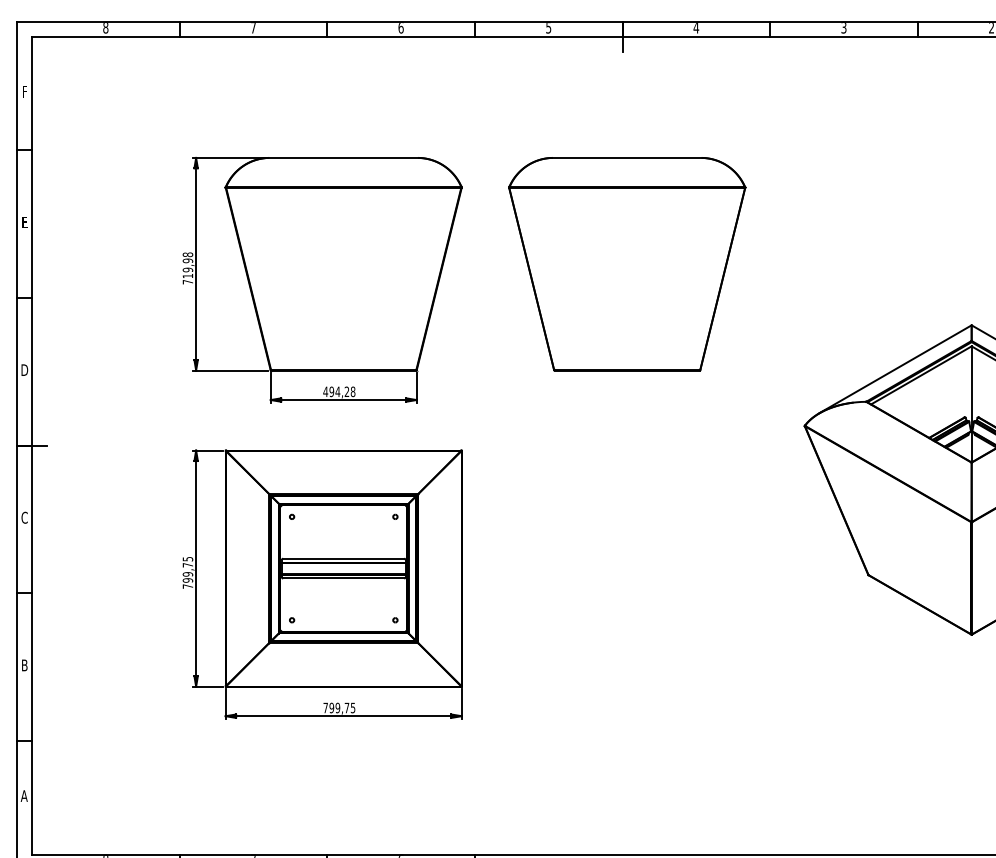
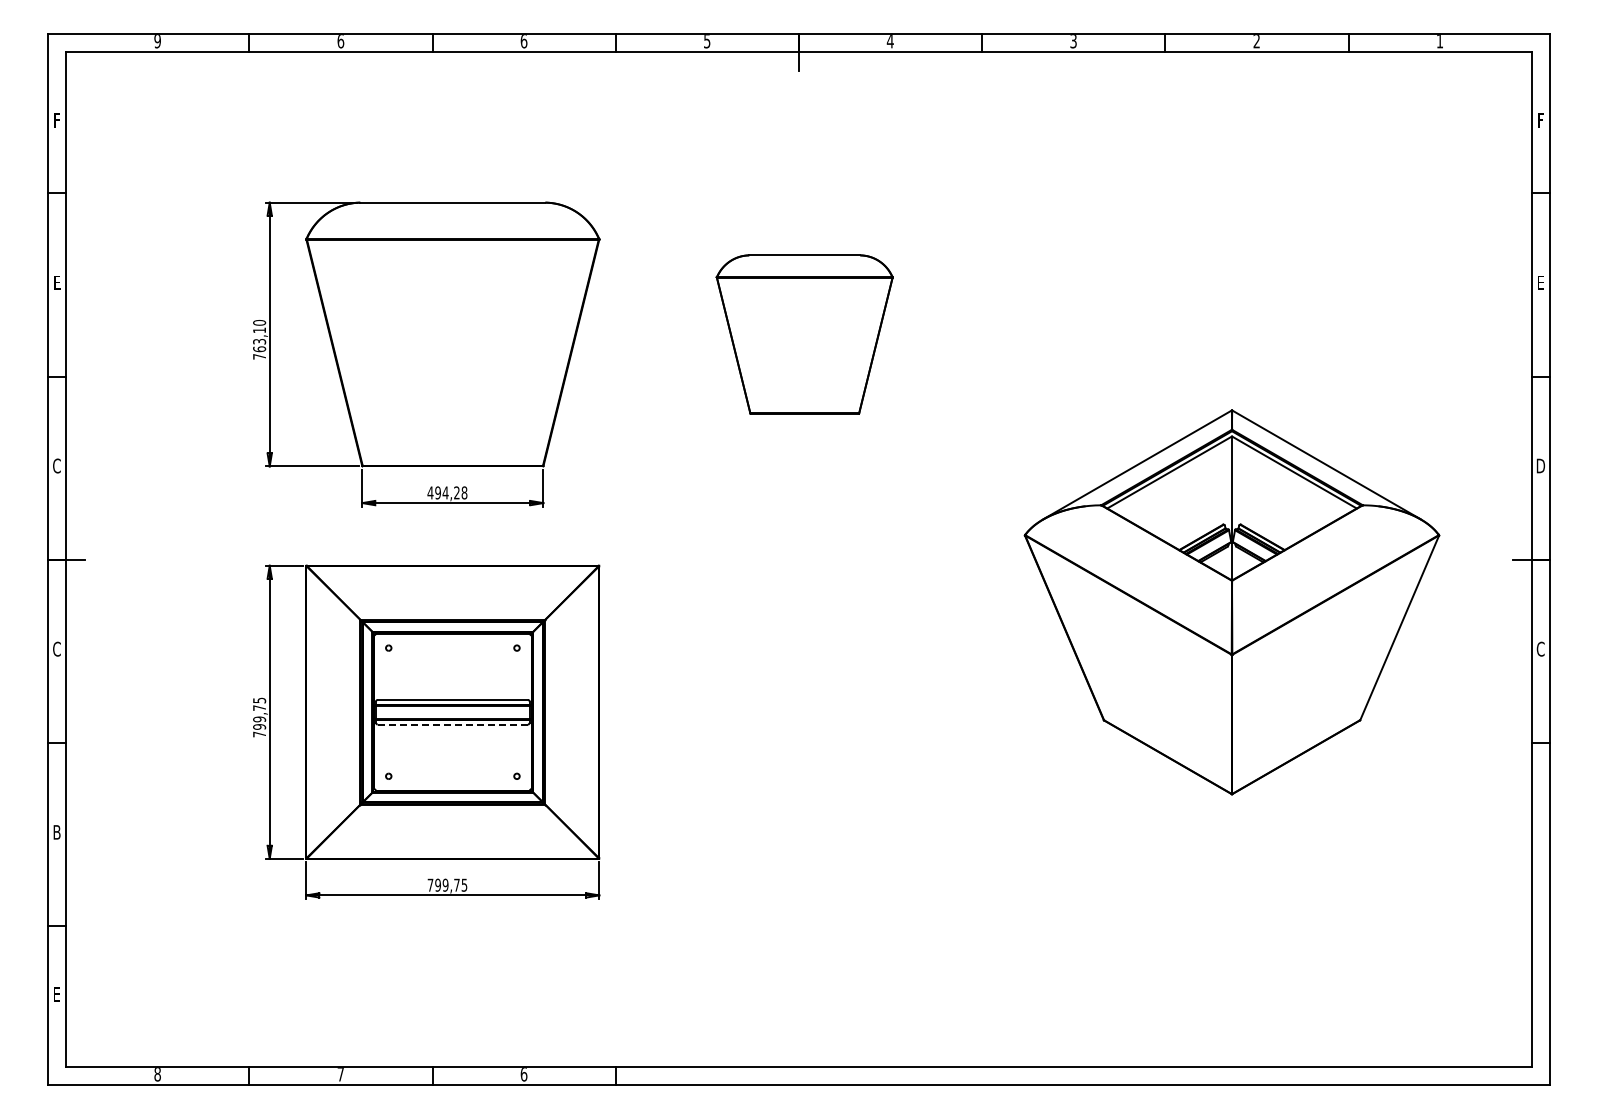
text: (105, 28) -> (157, 41), 8 -> 9
text: (253, 28) -> (340, 41), 7 -> 6
text: (187, 264) -> (259, 335), 719,98 -> 763,10
part: (627, 264) -> (804, 334), size x0.6
text: (25, 369) -> (57, 465), D -> C
line: (343, 578) -> (452, 724), solid -> dashed
text: (24, 796) -> (56, 994), A -> E

